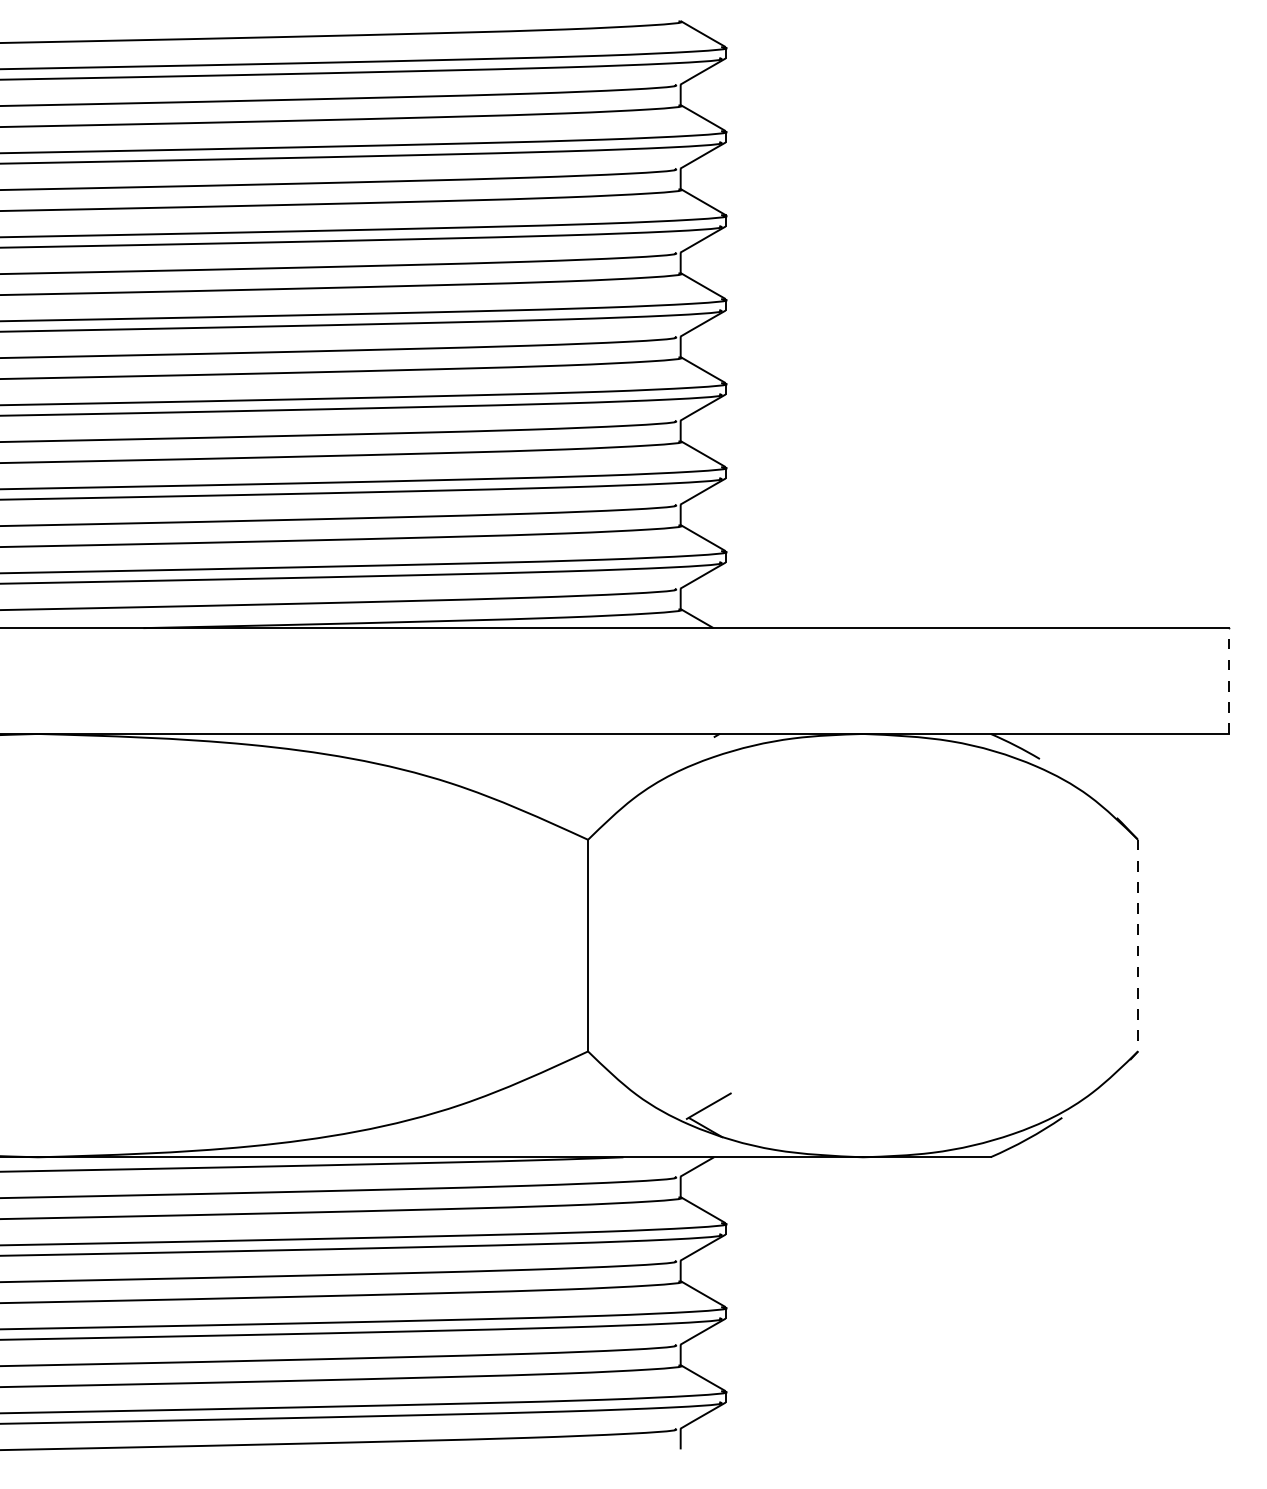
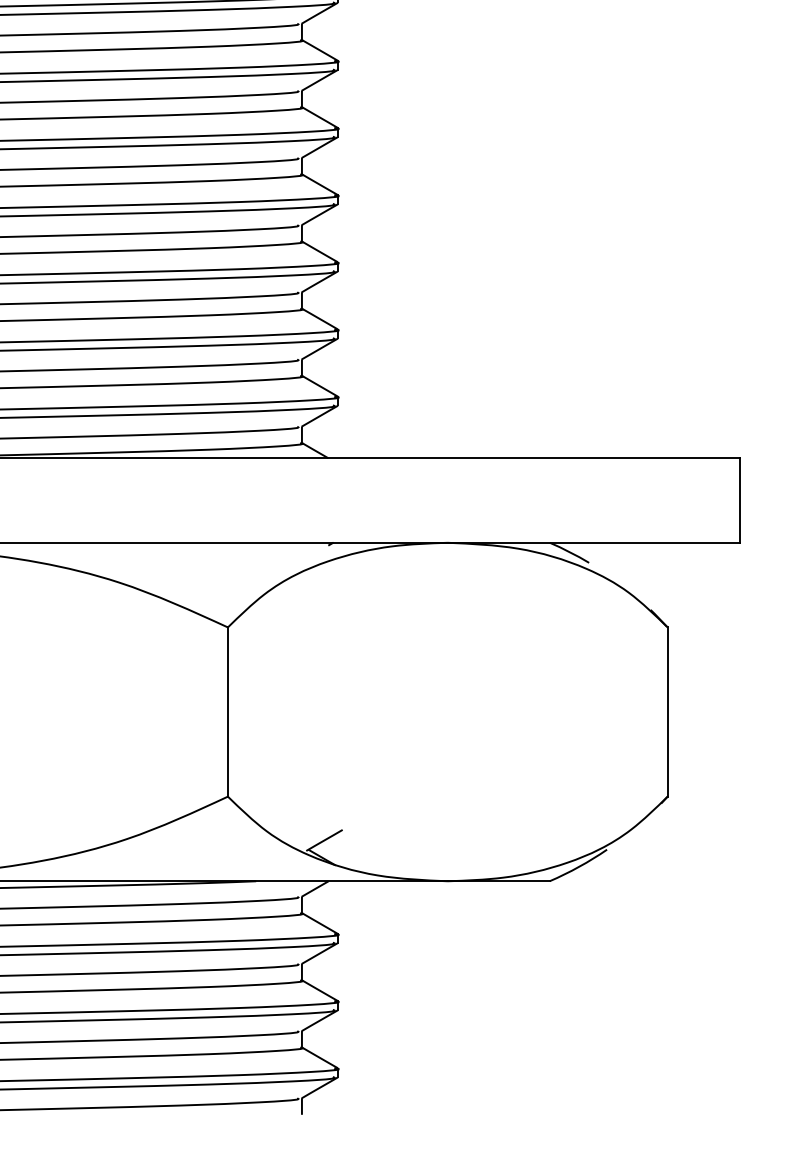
line: (1228, 681) -> (739, 500), dashed -> solid
line: (1138, 945) -> (667, 711), dashed -> solid

